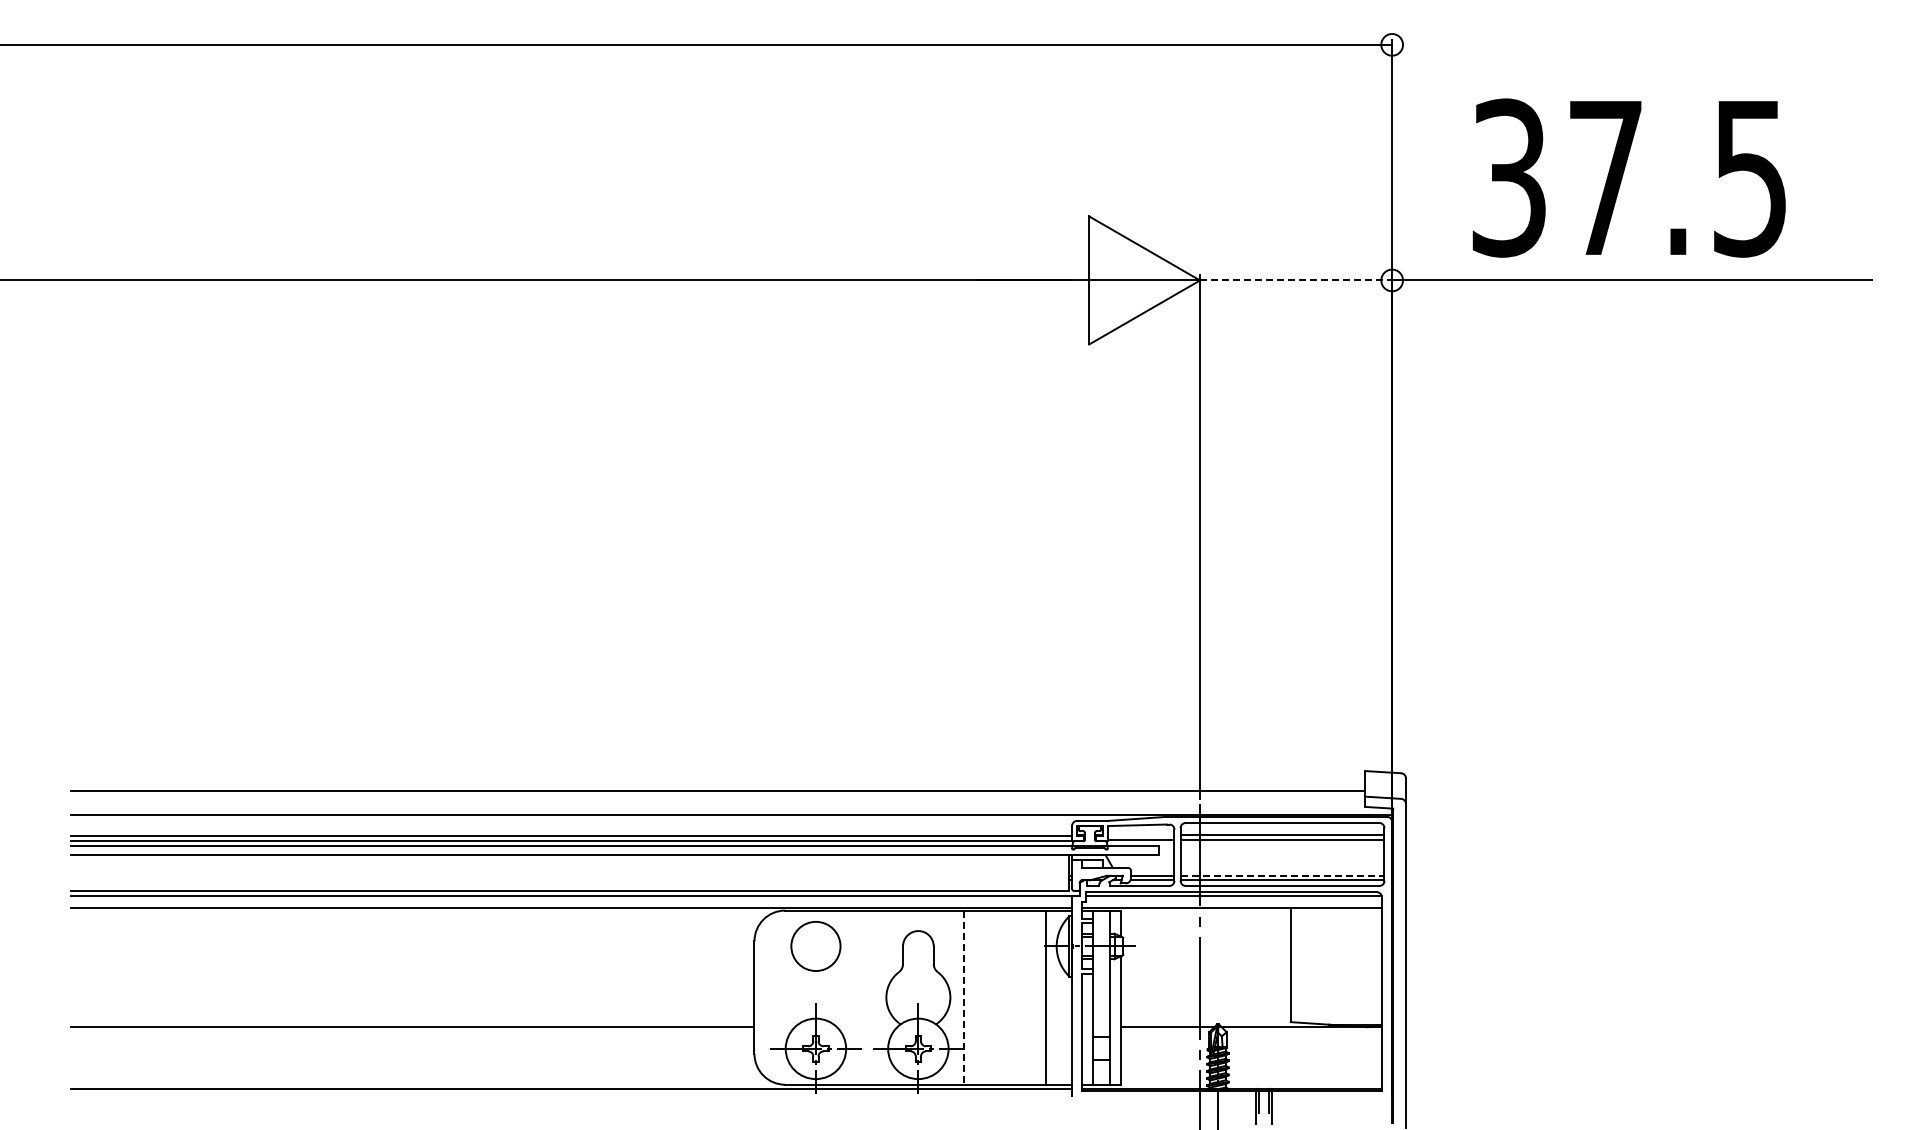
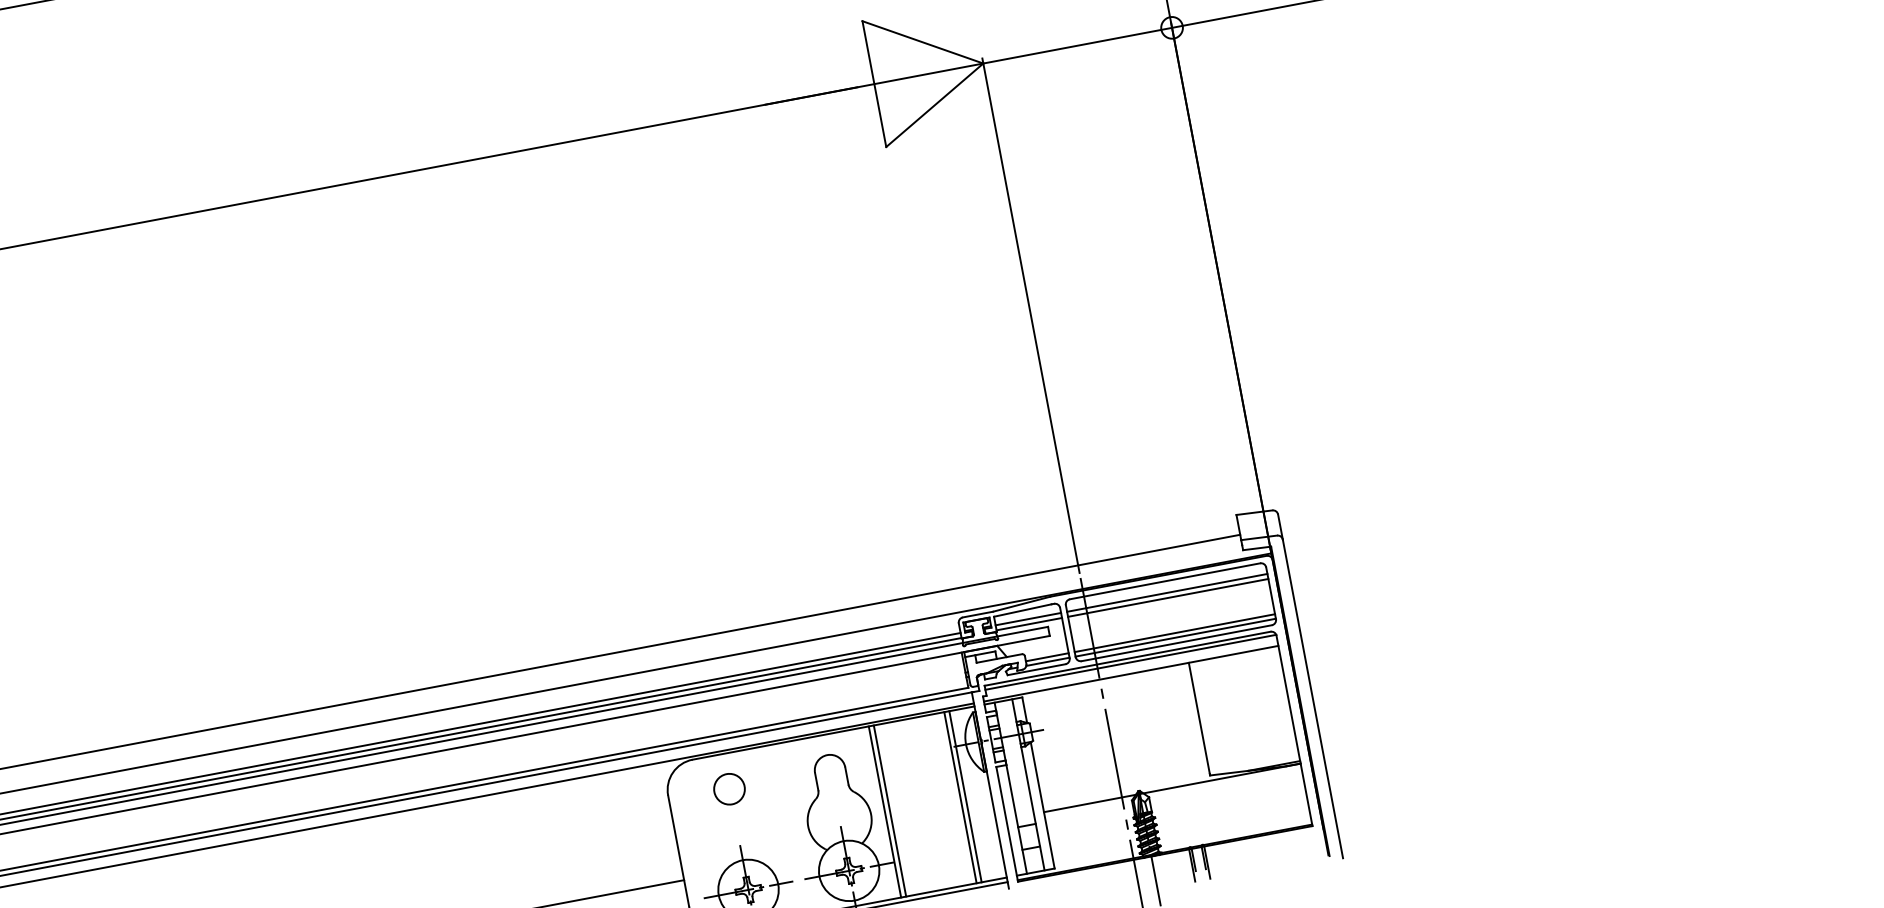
line: (1296, 280) -> (1078, 45), dashed -> solid
line: (1140, 834) -> (1027, 618), added
line: (1282, 875) -> (1174, 632), dashed -> solid
circle: (815, 946) -> (729, 789), size x0.62
line: (969, 997) -> (889, 810), added
line: (1041, 997) -> (960, 797), added
line: (964, 998) -> (885, 812), dashed -> solid

